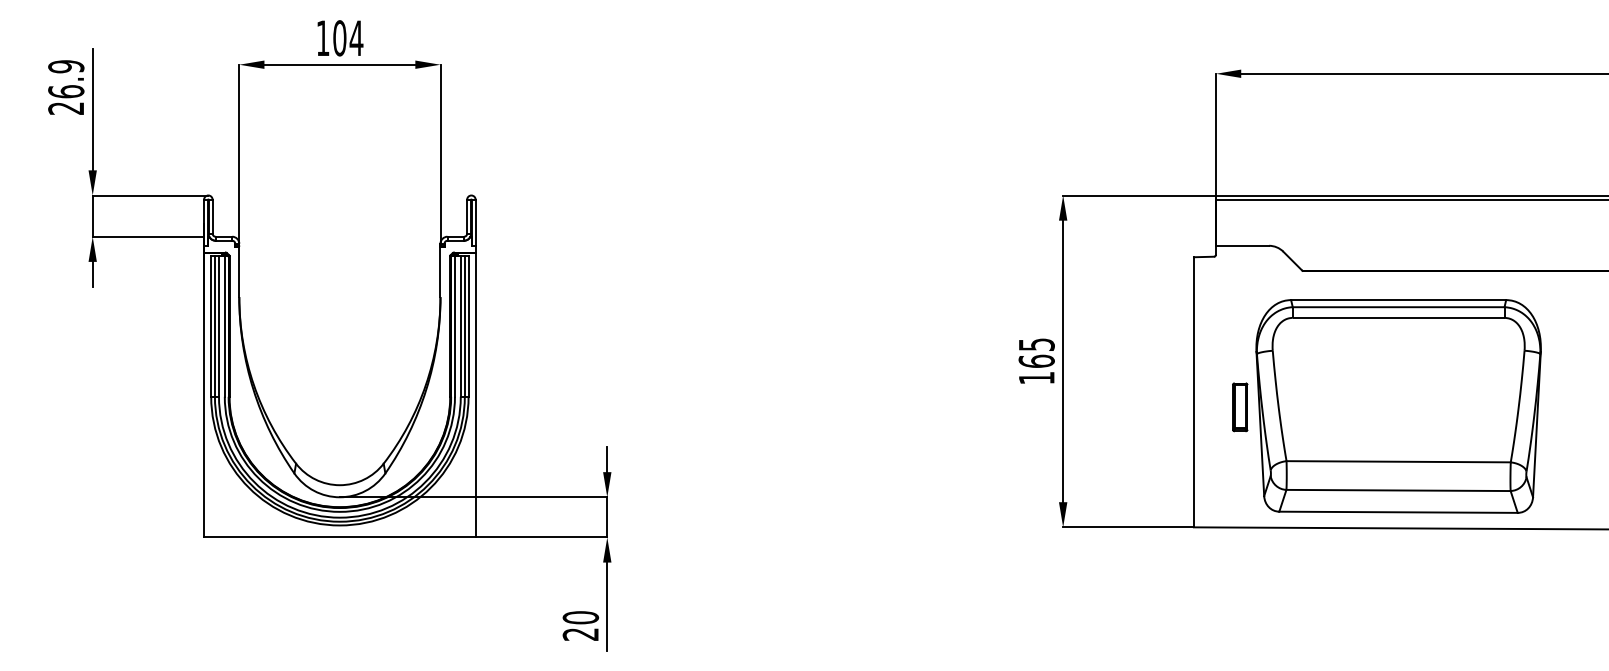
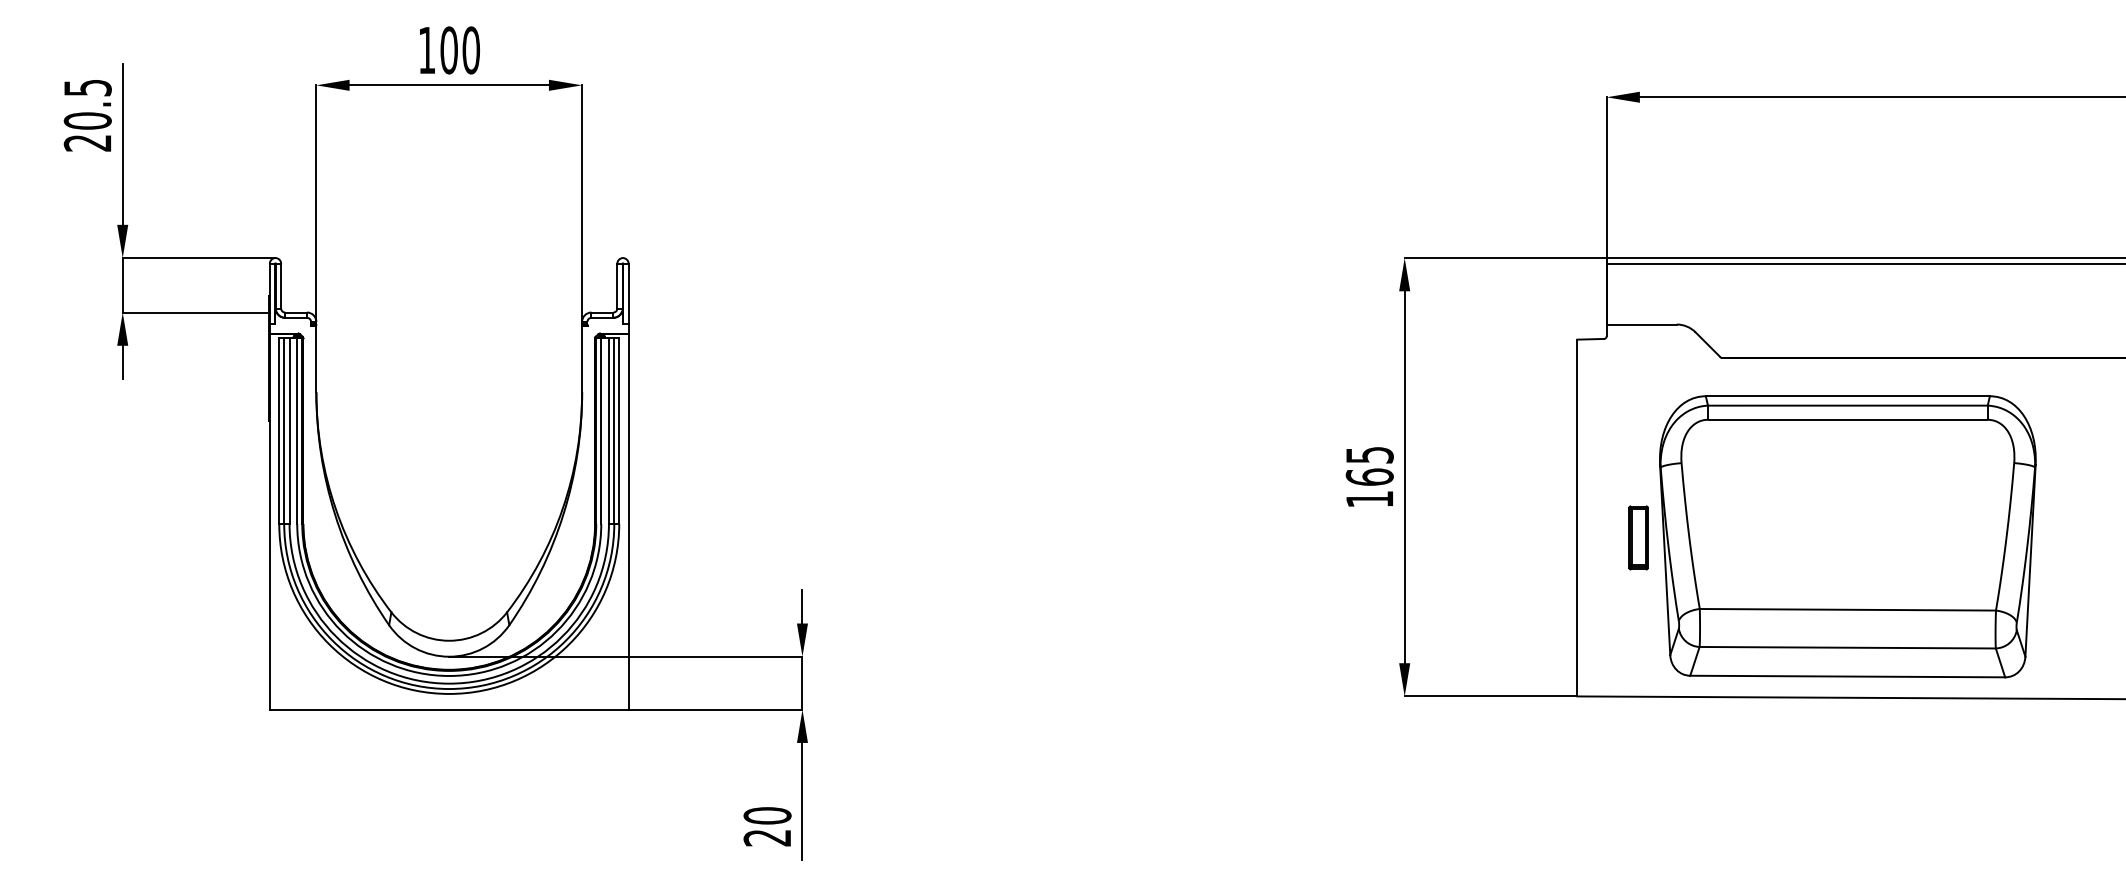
text: (356, 38) -> (471, 50), 104 -> 100
text: (66, 79) -> (87, 104), 26.9 -> 20.5

